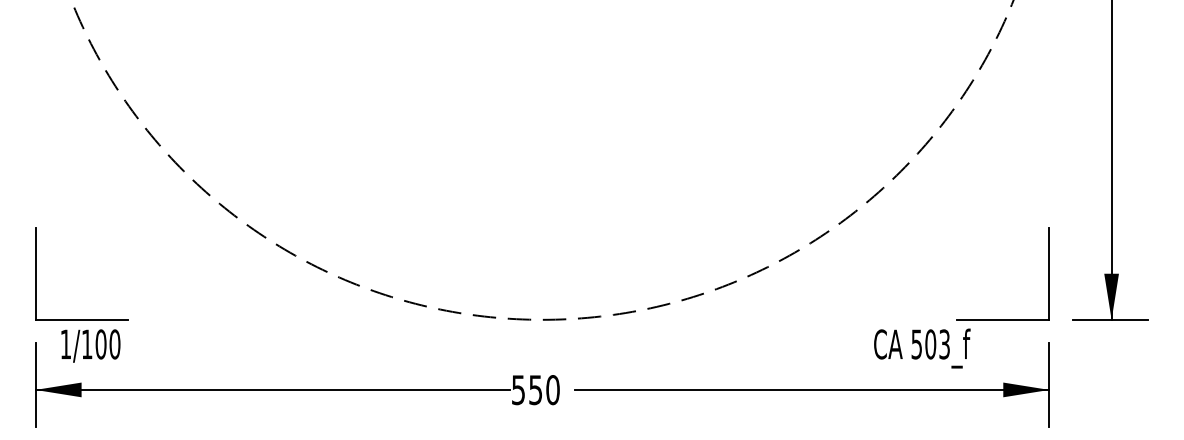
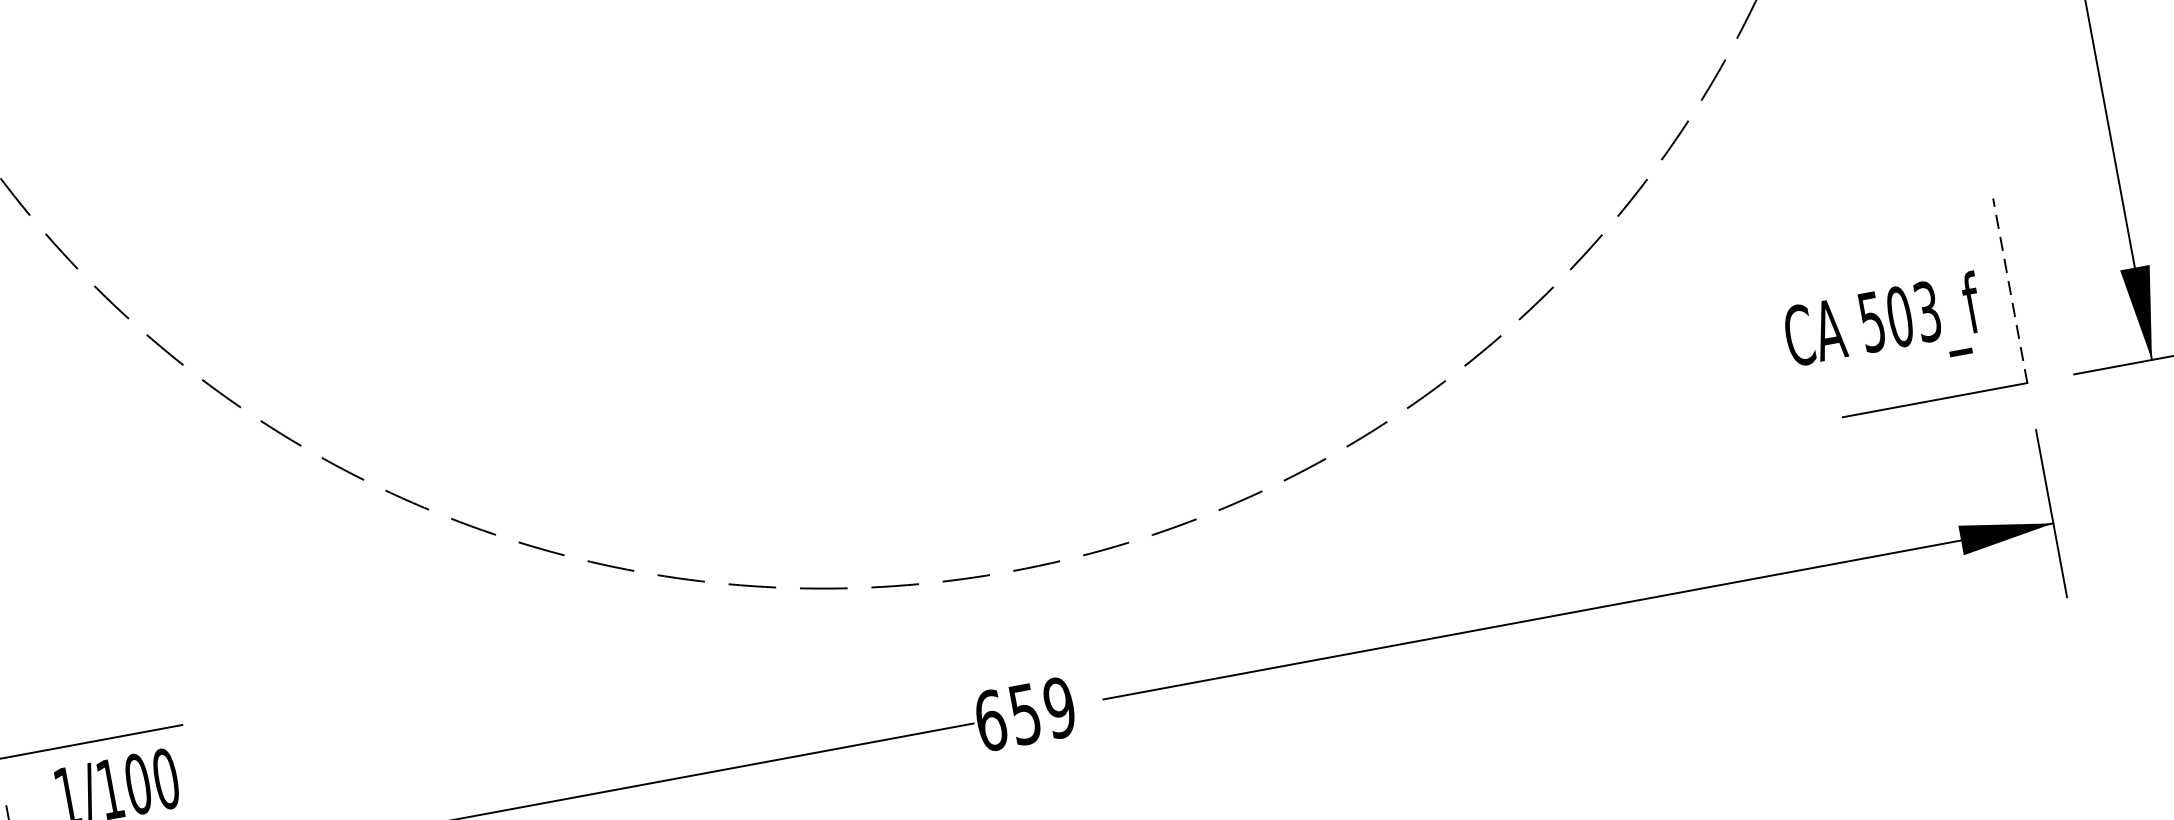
line: (1049, 273) -> (2010, 290), solid -> dashed
text: (922, 348) -> (1884, 328), moved
text: (535, 390) -> (1024, 715), 550 -> 659

